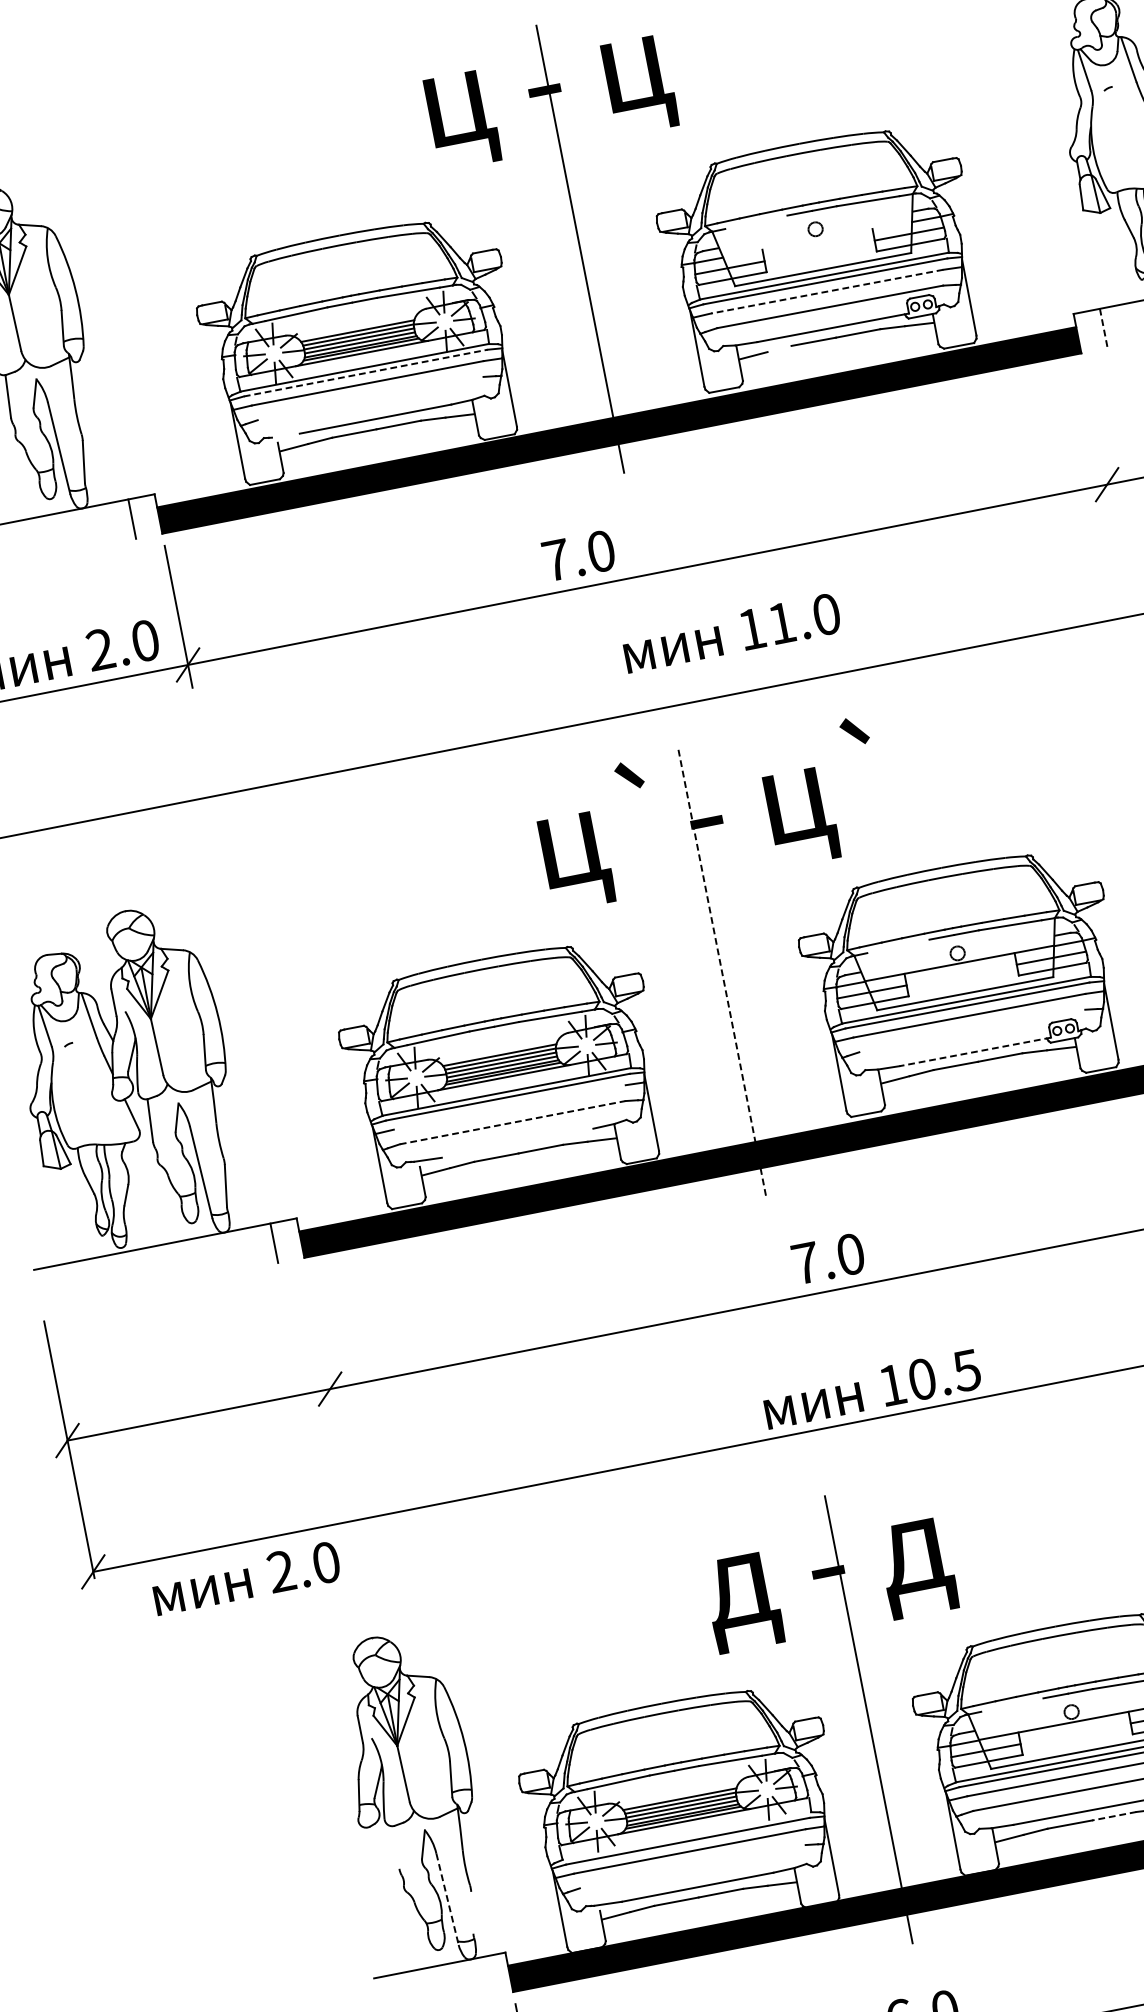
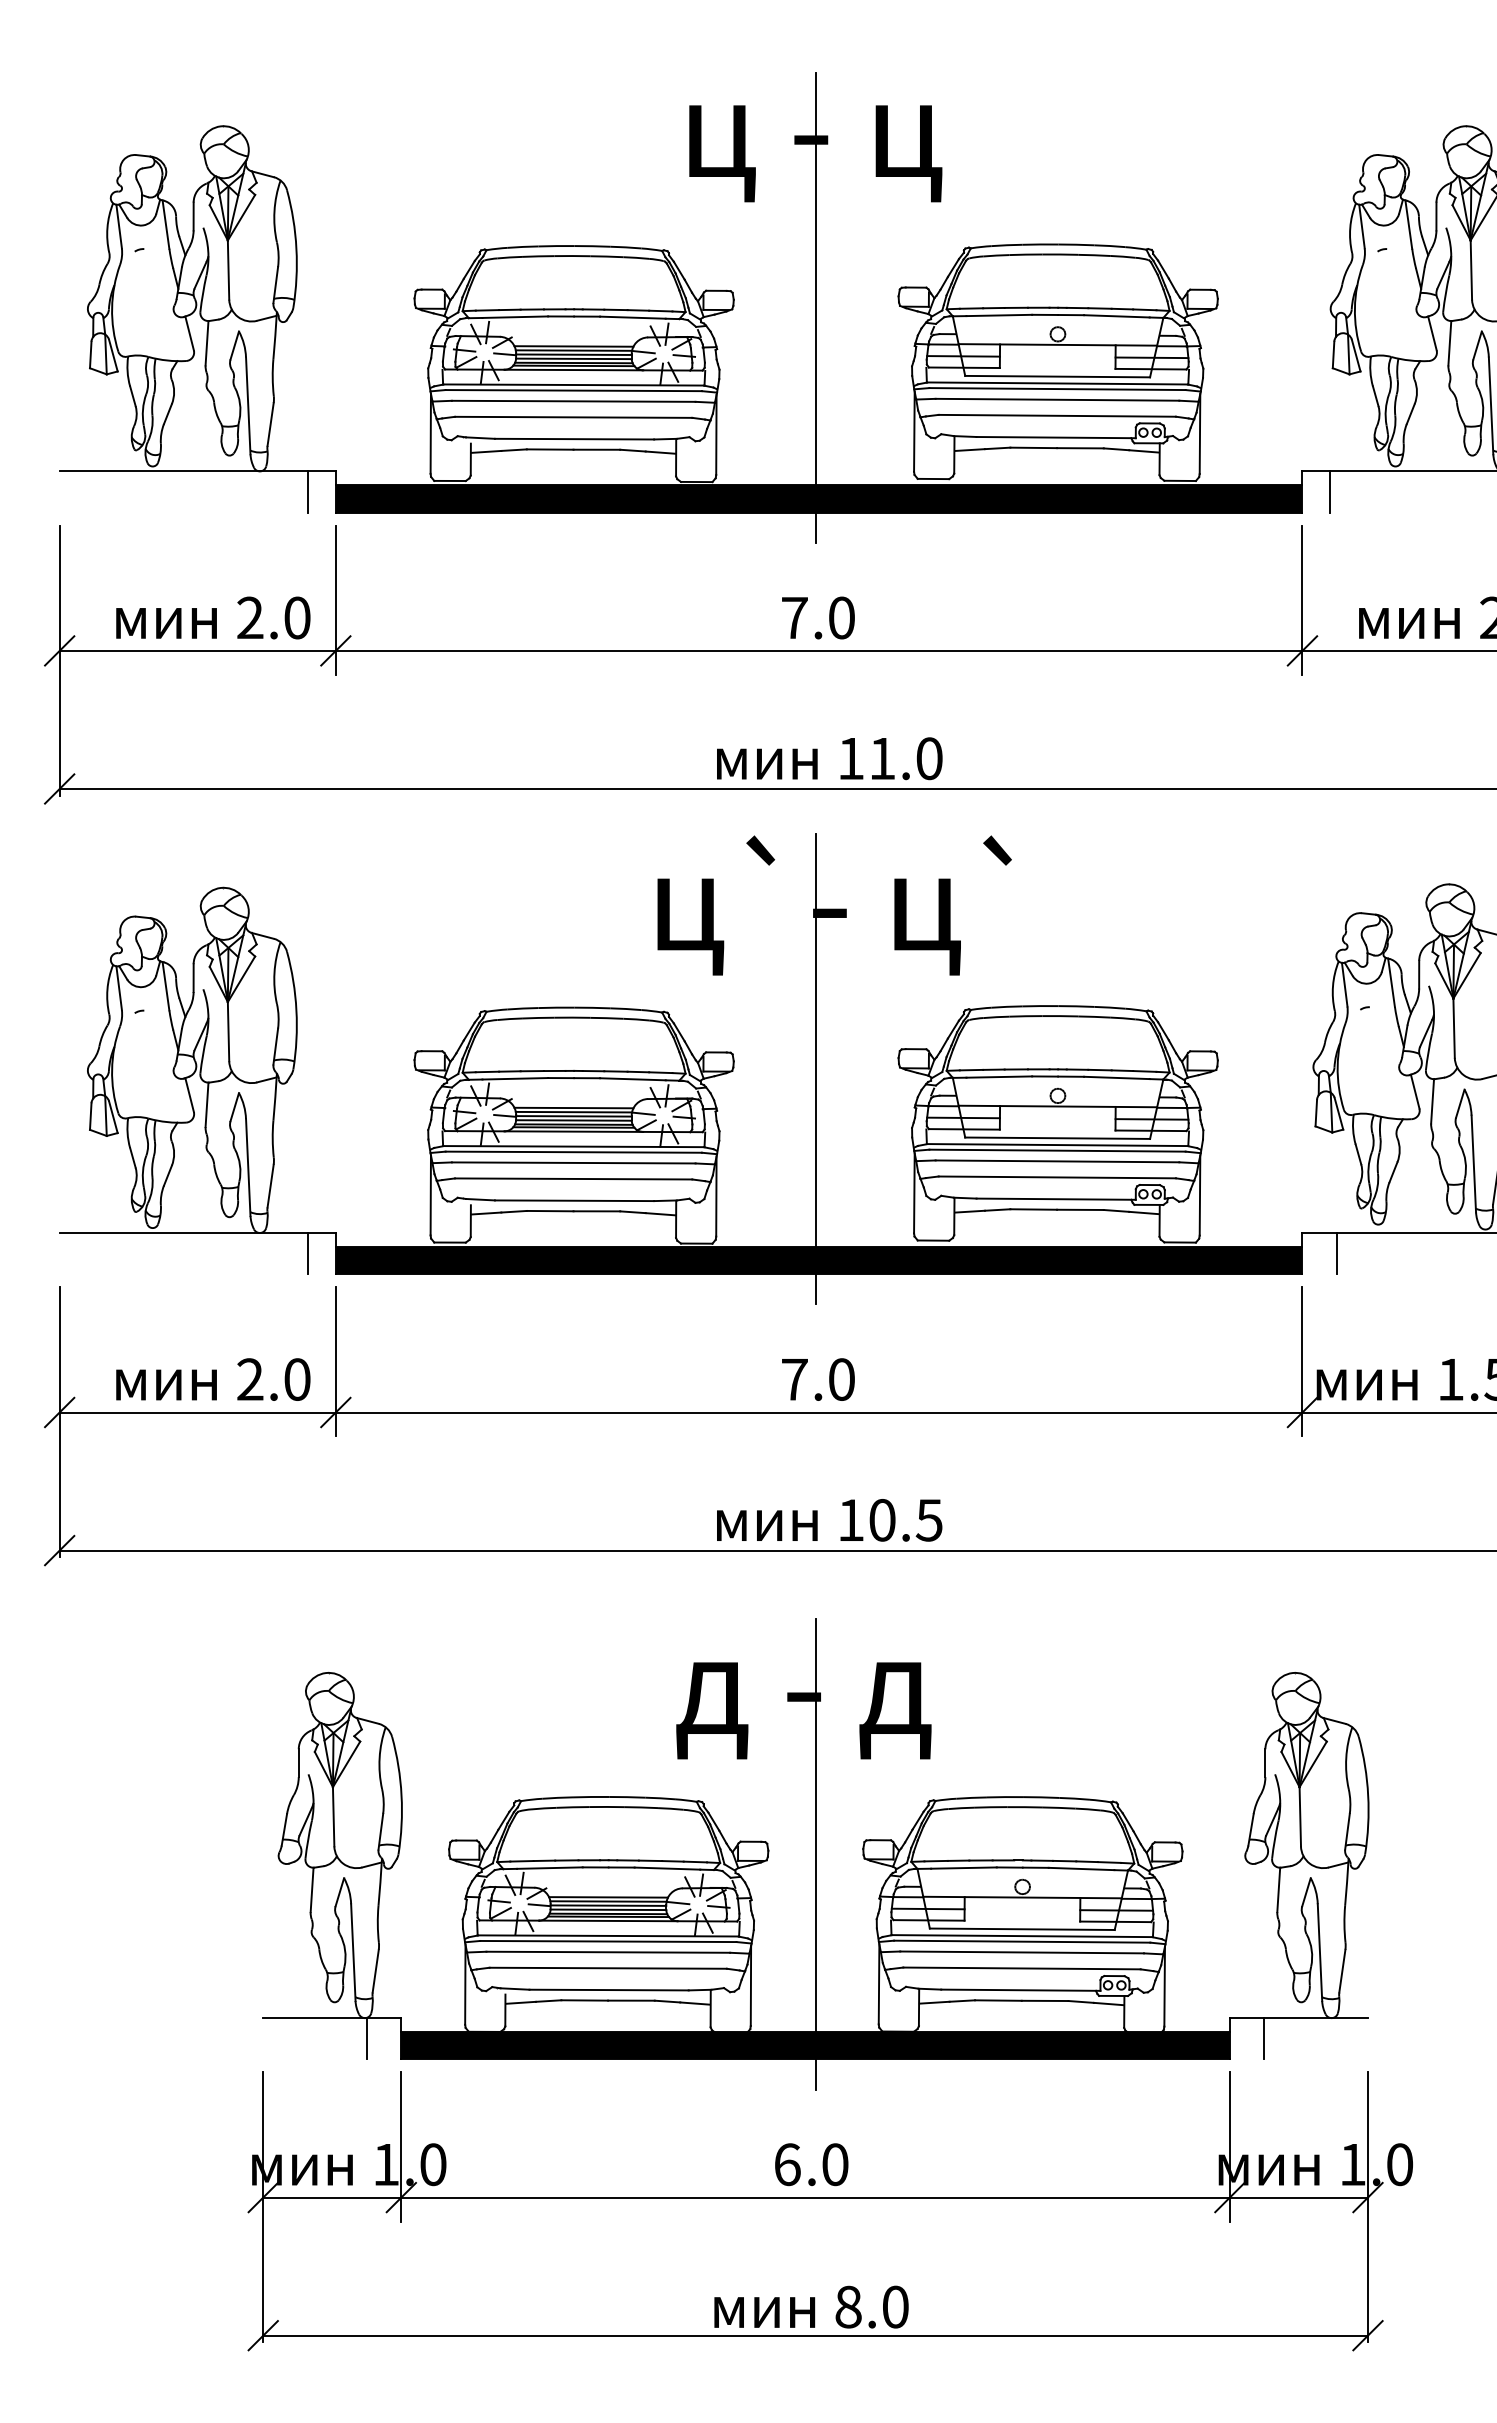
line: (756, 222) -> (999, 315), added
line: (817, 239) -> (1057, 344), added
line: (827, 291) -> (1057, 399), dashed -> solid
line: (1104, 328) -> (1330, 492), dashed -> solid
line: (779, 349) -> (997, 448), added
line: (366, 372) -> (574, 390), dashed -> solid
line: (370, 397) -> (573, 416), added
line: (284, 435) -> (479, 437), added
line: (1097, 435) -> (1302, 599), added
text: (578, 555) -> (818, 617), moved
text: (731, 633) -> (829, 758), moved
line: (898, 945) -> (999, 1076), added
line: (722, 973) -> (815, 1069), dashed -> solid
line: (971, 1031) -> (1056, 1177), added
line: (975, 1052) -> (1056, 1199), dashed -> solid
line: (509, 1107) -> (573, 1162), added
line: (512, 1122) -> (573, 1178), dashed -> solid
line: (517, 1143) -> (574, 1200), added
text: (828, 1258) -> (818, 1379), moved
line: (320, 1340) -> (335, 1361), added
text: (871, 1389) -> (829, 1520), moved
text: (246, 1578) -> (213, 1379), moved
line: (1011, 1704) -> (963, 1867), added
line: (1113, 1815) -> (1044, 2000), dashed -> solid
line: (686, 1835) -> (608, 1935), added
line: (395, 1847) -> (311, 1889), added
line: (691, 1866) -> (607, 1967), added
line: (447, 1900) -> (353, 1953), dashed -> solid
line: (471, 1912) -> (375, 1970), added
line: (476, 1978) -> (366, 2038), added

